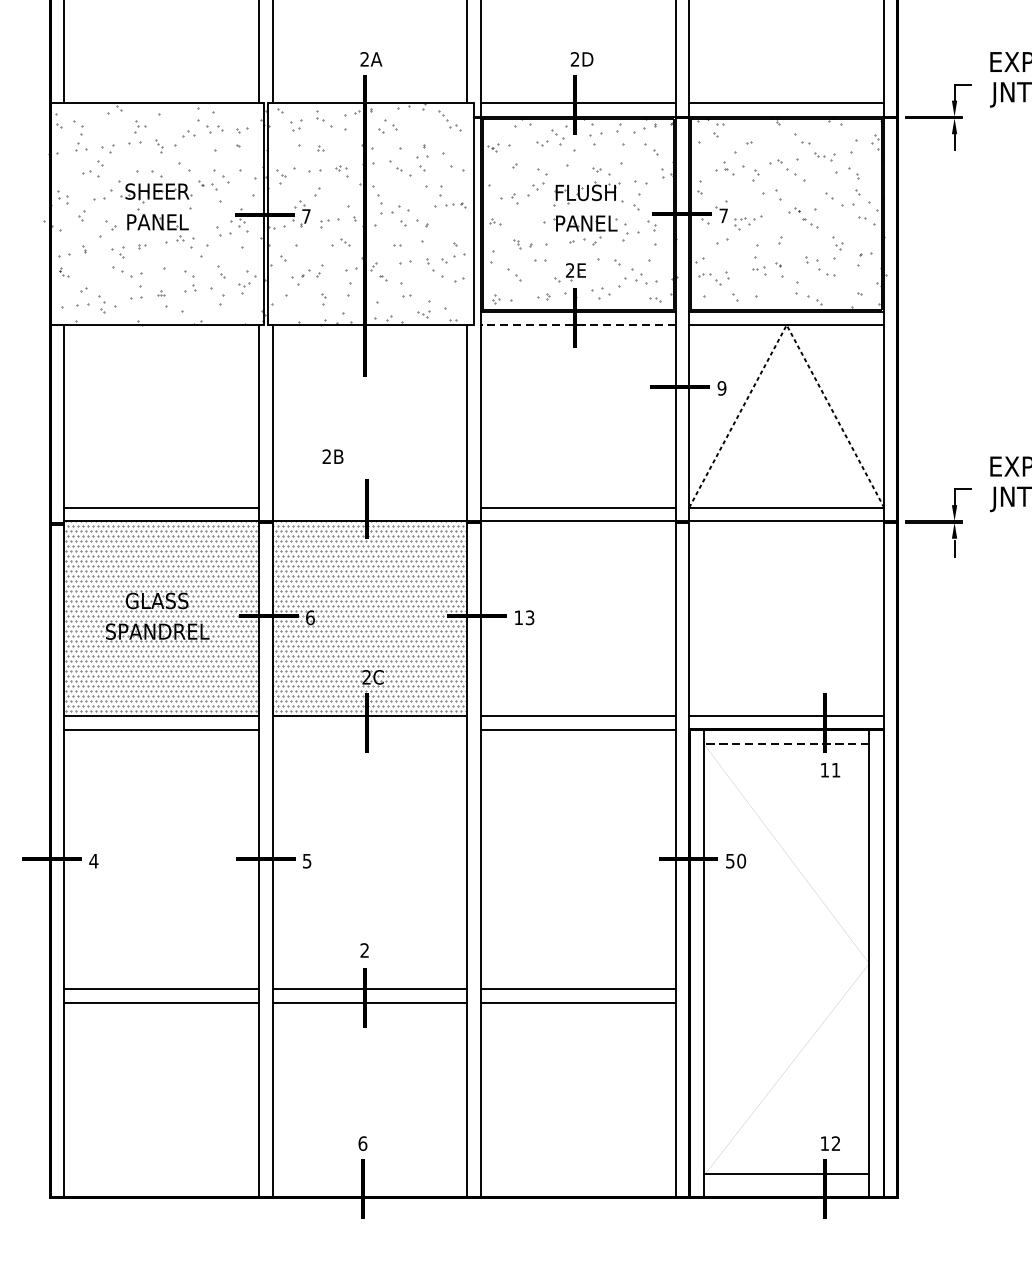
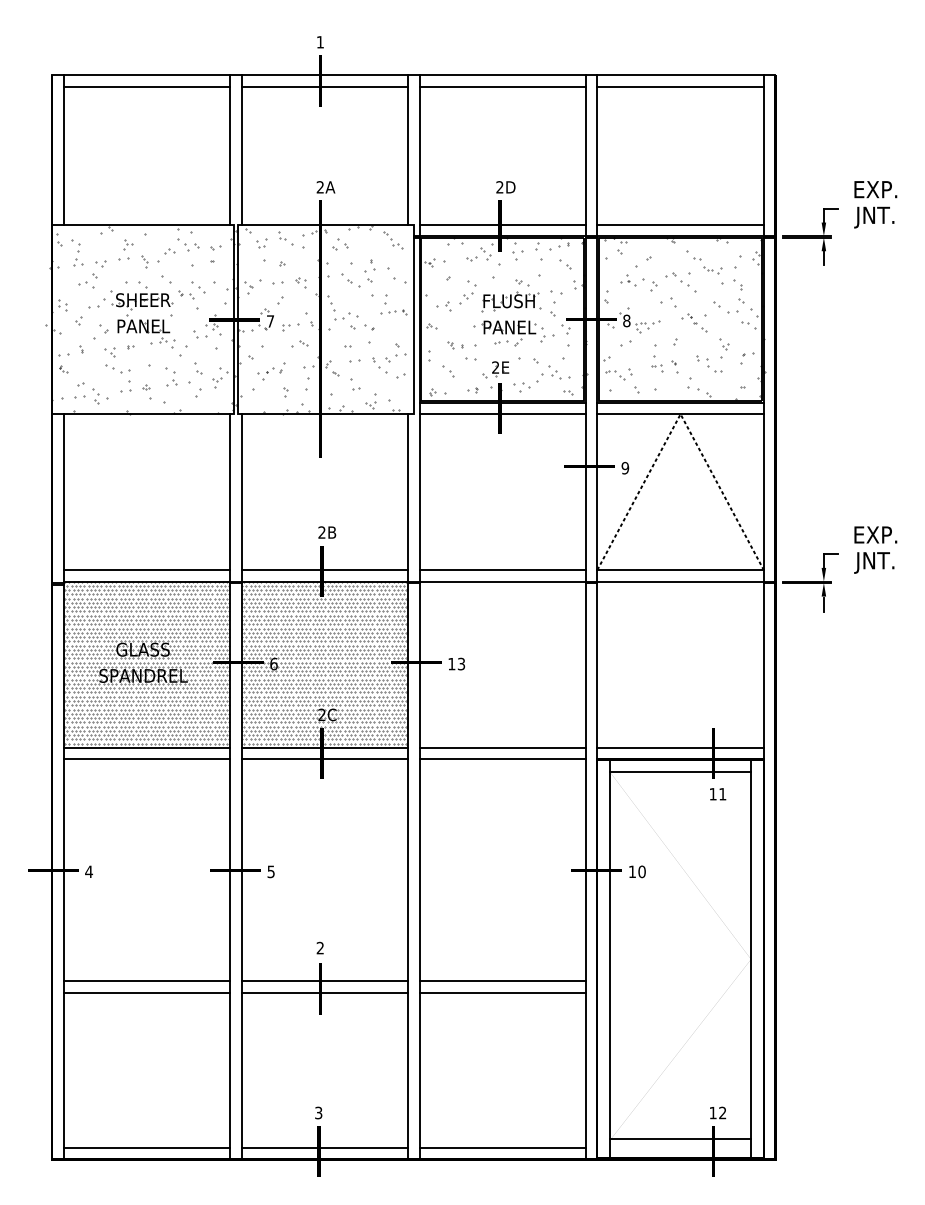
text: (723, 215) -> (626, 320), 7 -> 8
line: (578, 325) -> (502, 414), dashed -> solid
text: (333, 456) -> (327, 532), moved
line: (369, 508) -> (324, 570), added
line: (369, 729) -> (324, 759), added
line: (786, 744) -> (680, 772), dashed -> solid
text: (729, 860) -> (631, 871), 50 -> 10
text: (362, 1143) -> (318, 1112), 6 -> 3
line: (161, 1184) -> (146, 1147), added
line: (369, 1184) -> (324, 1147), added
line: (578, 1184) -> (502, 1147), added

